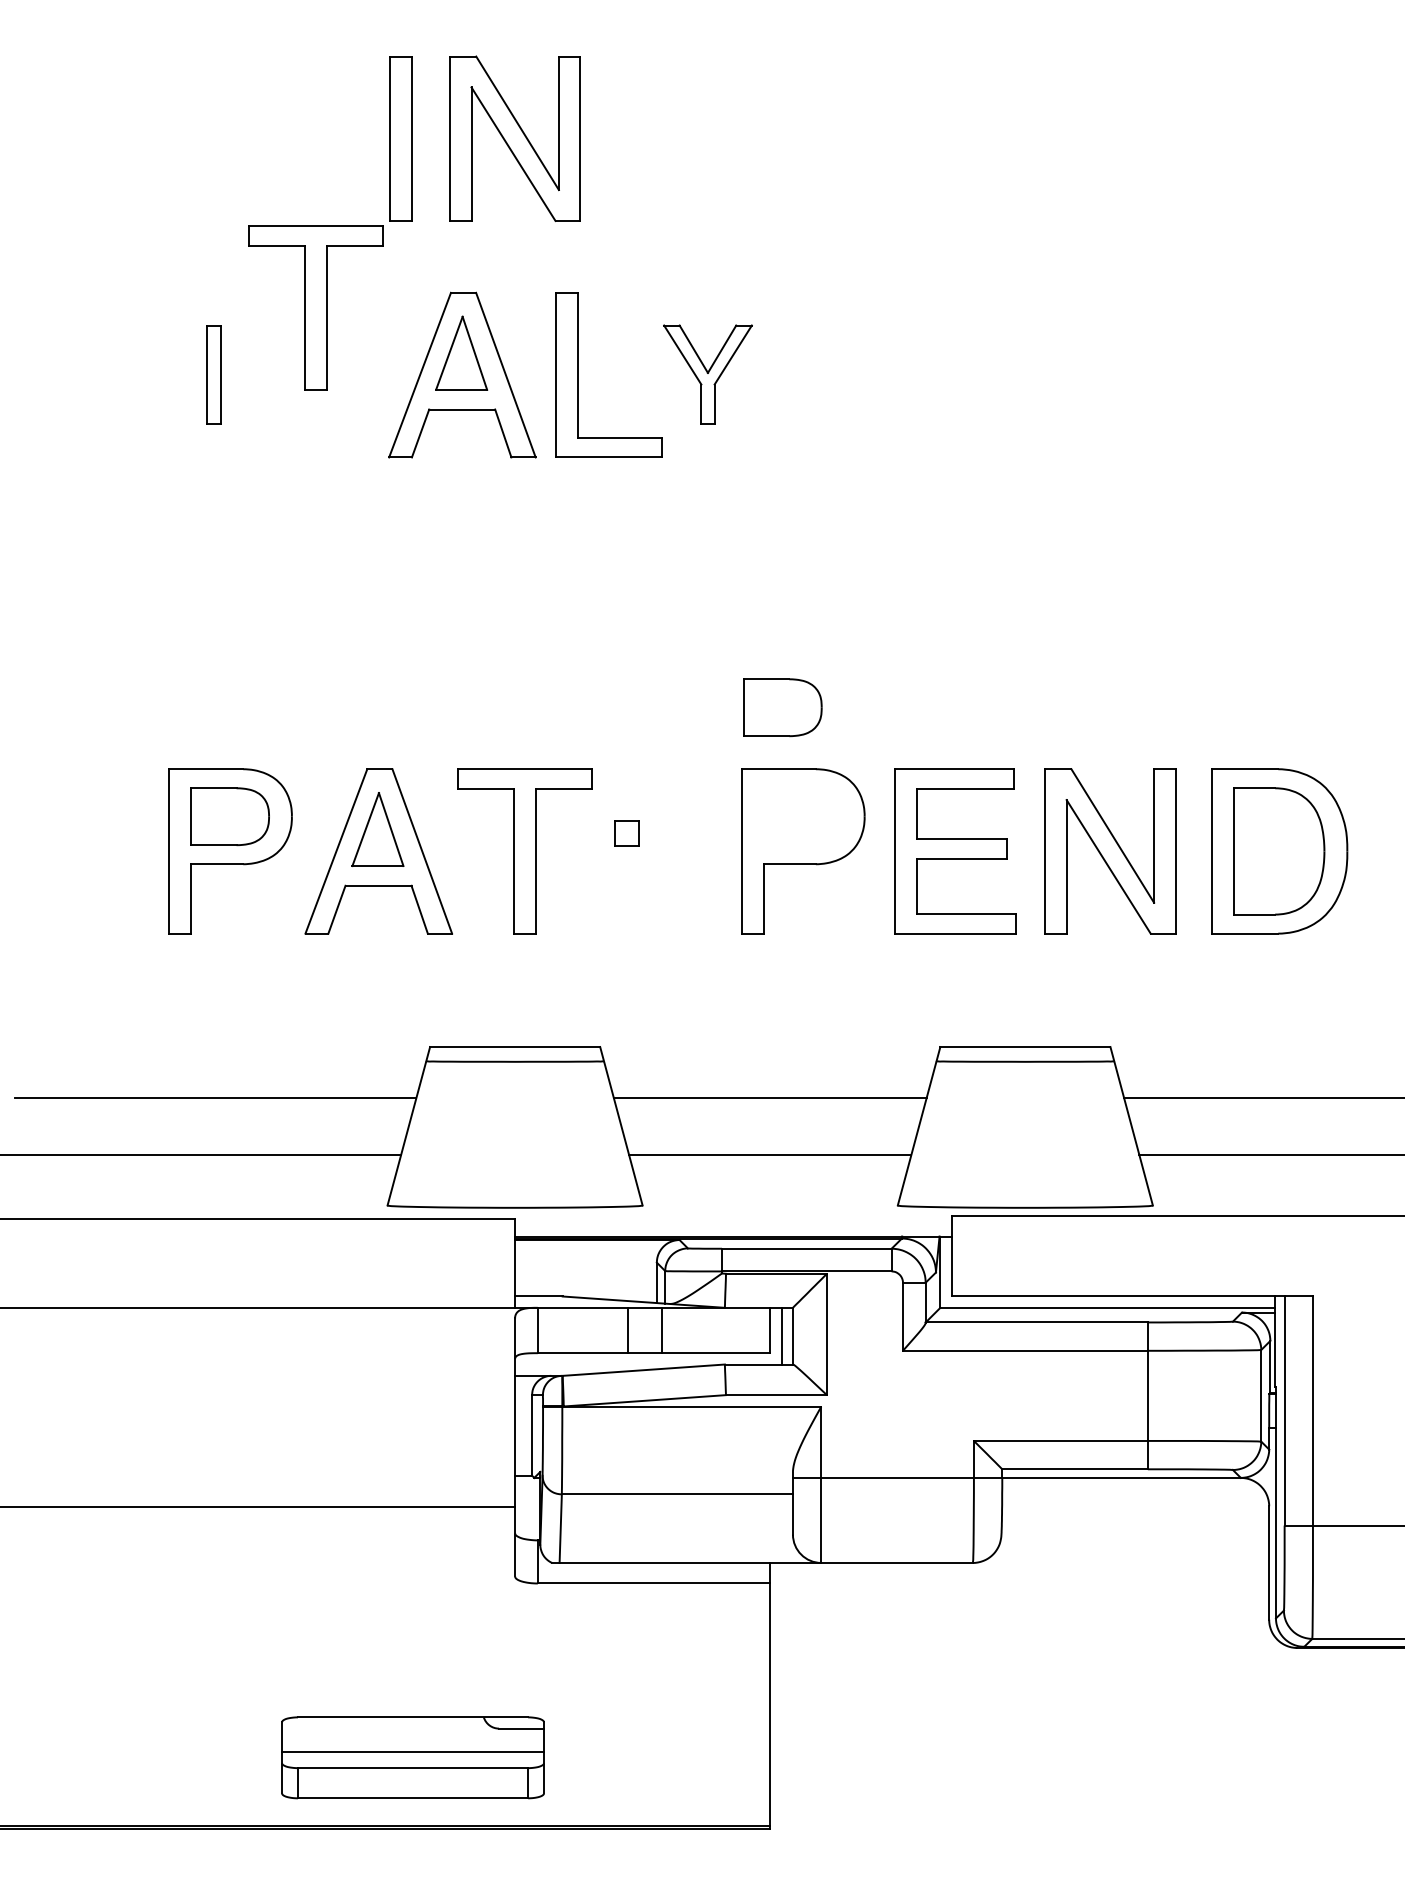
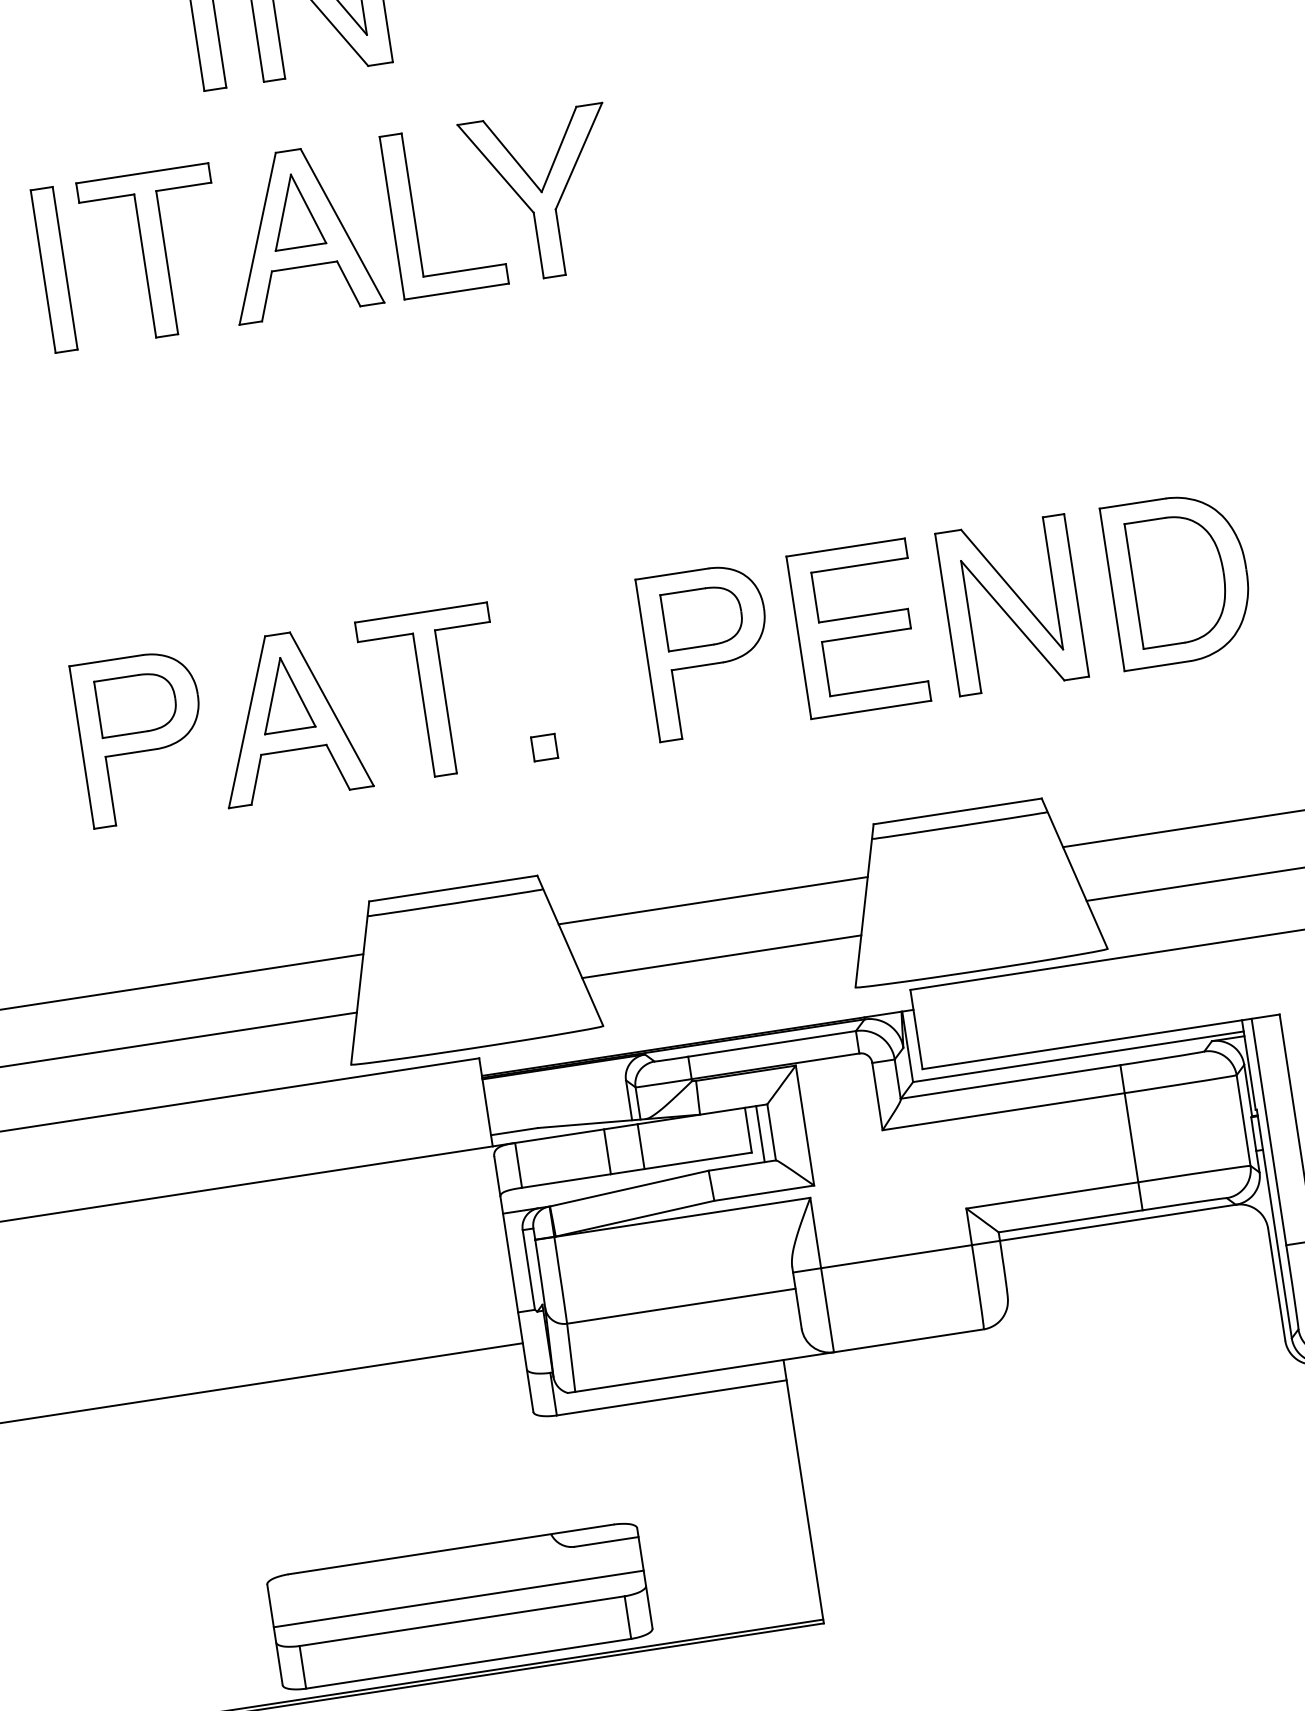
part: (315, 307) -> (154, 254), moved
part: (213, 374) -> (53, 269), size x1.67
part: (707, 374) -> (541, 194), size x1.67
part: (782, 707) -> (702, 617), moved
part: (626, 833) -> (544, 747), moved
part: (412, 1757) -> (459, 1606), size x1.43

